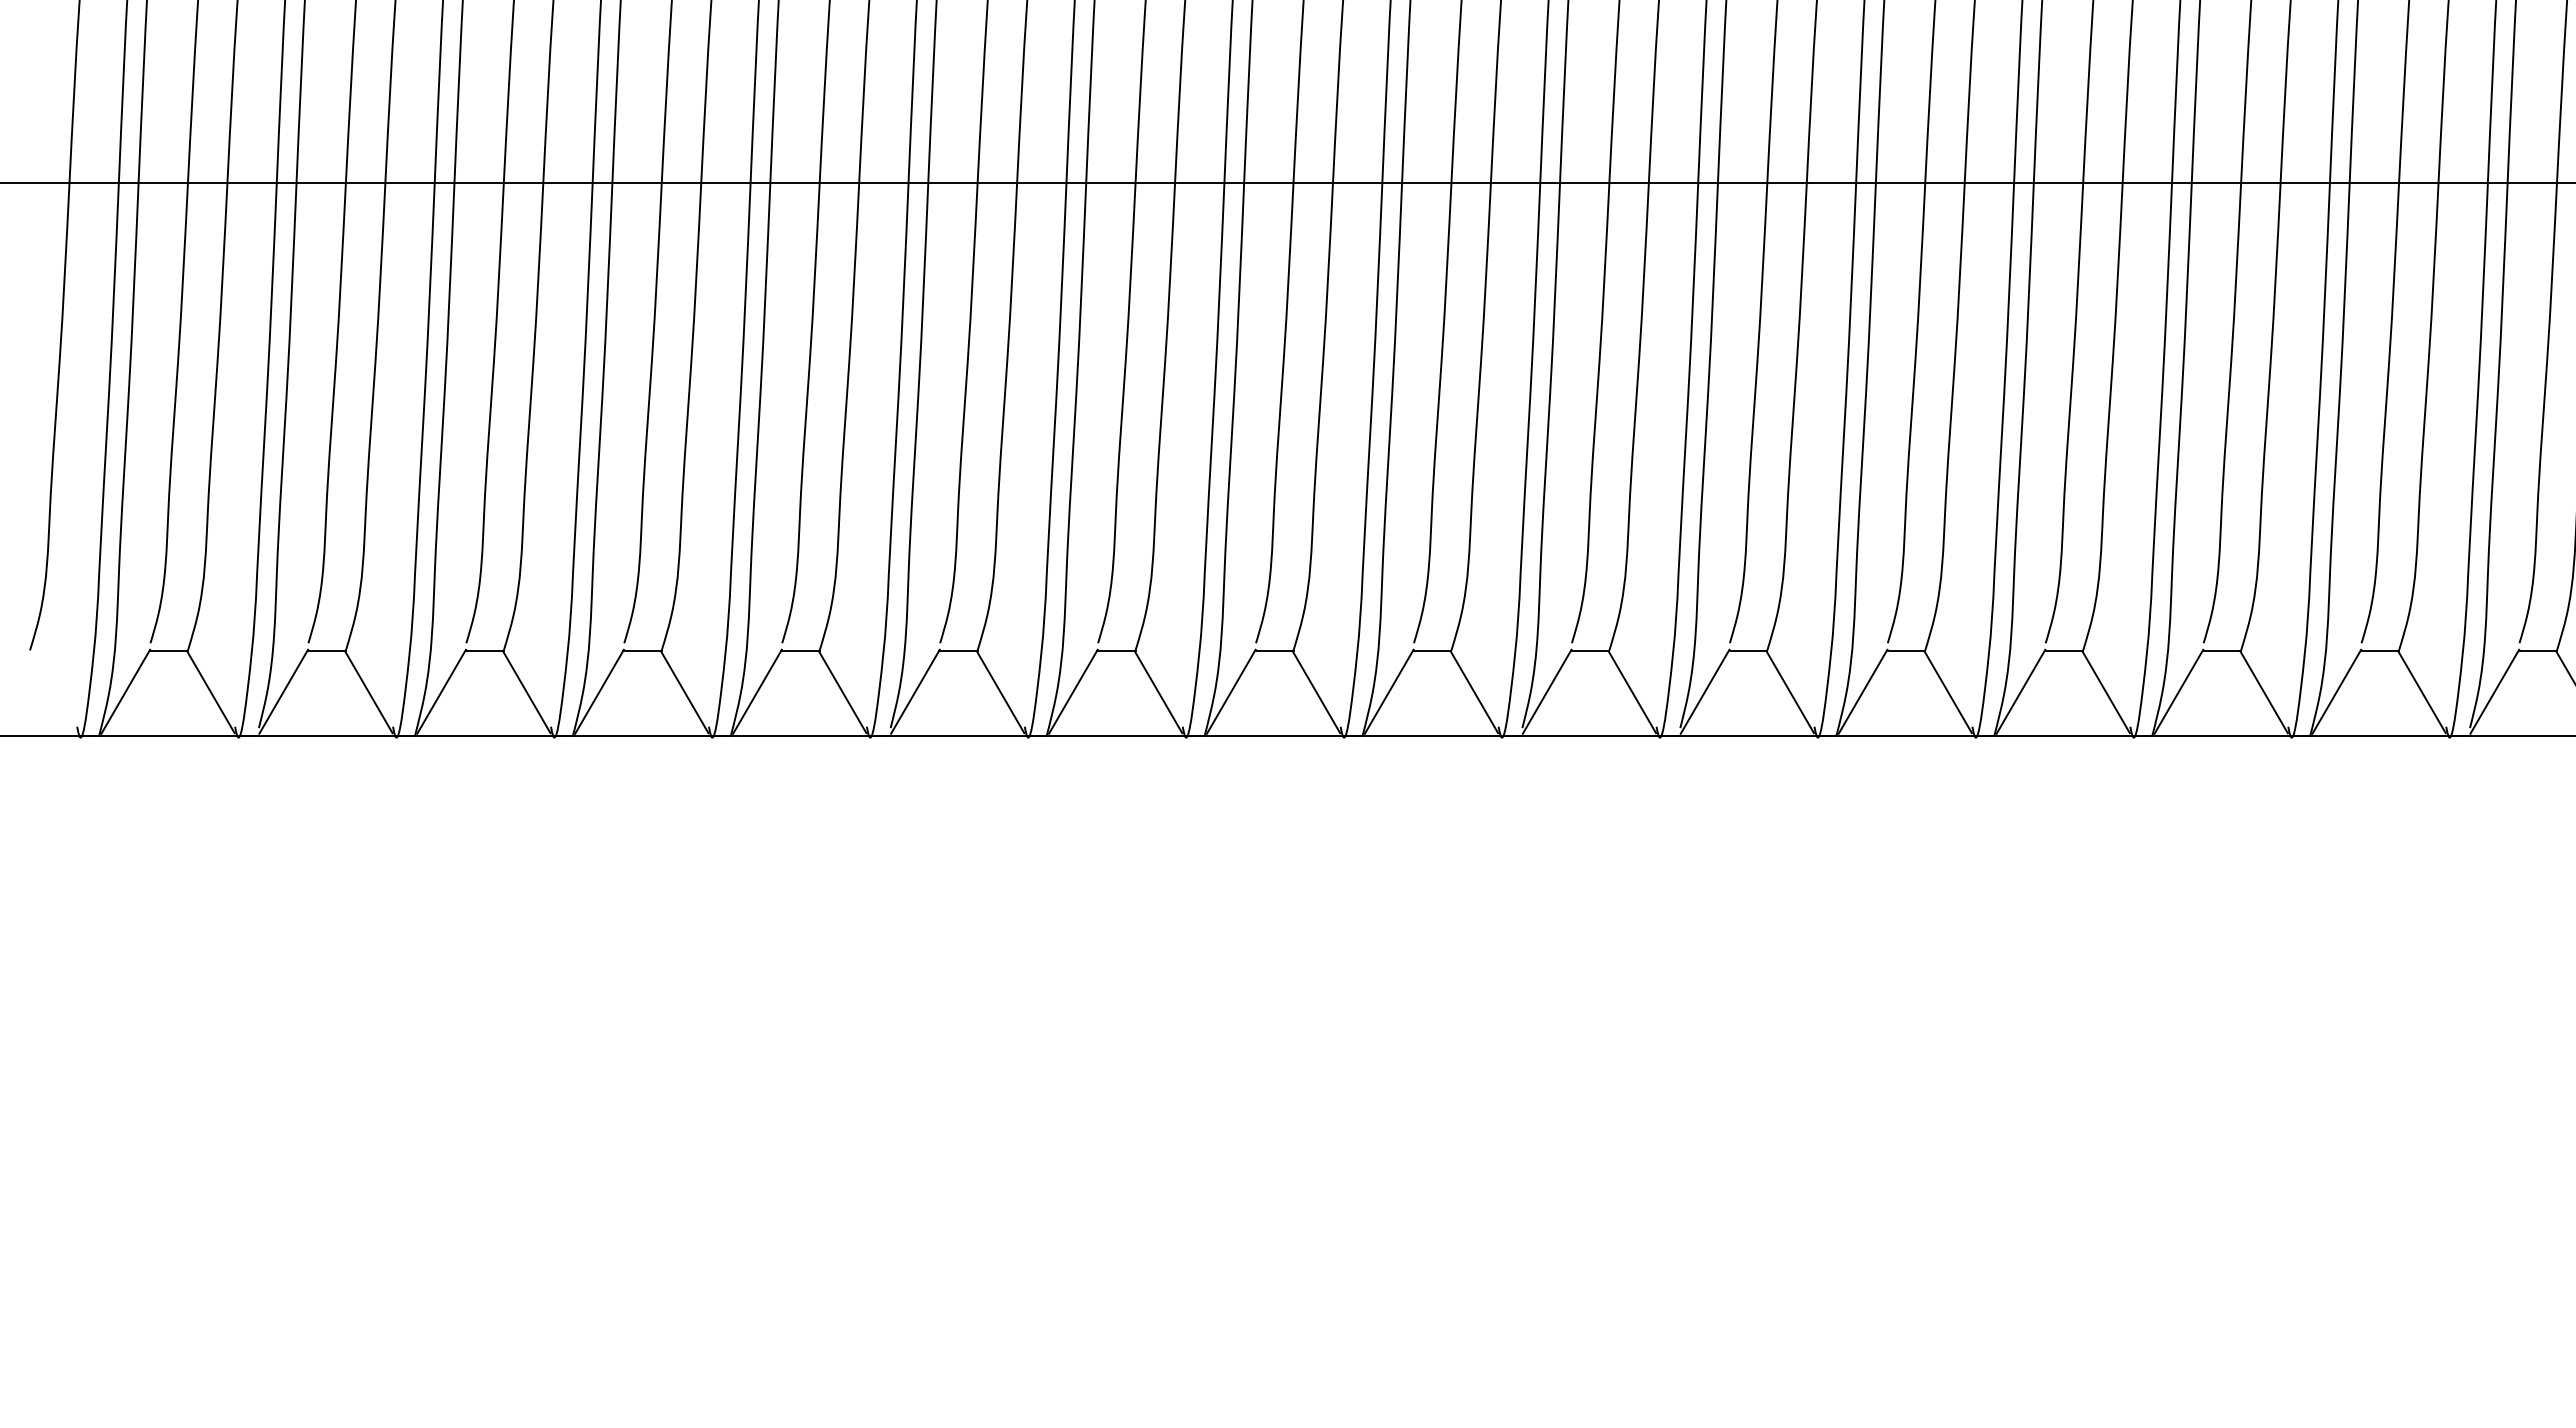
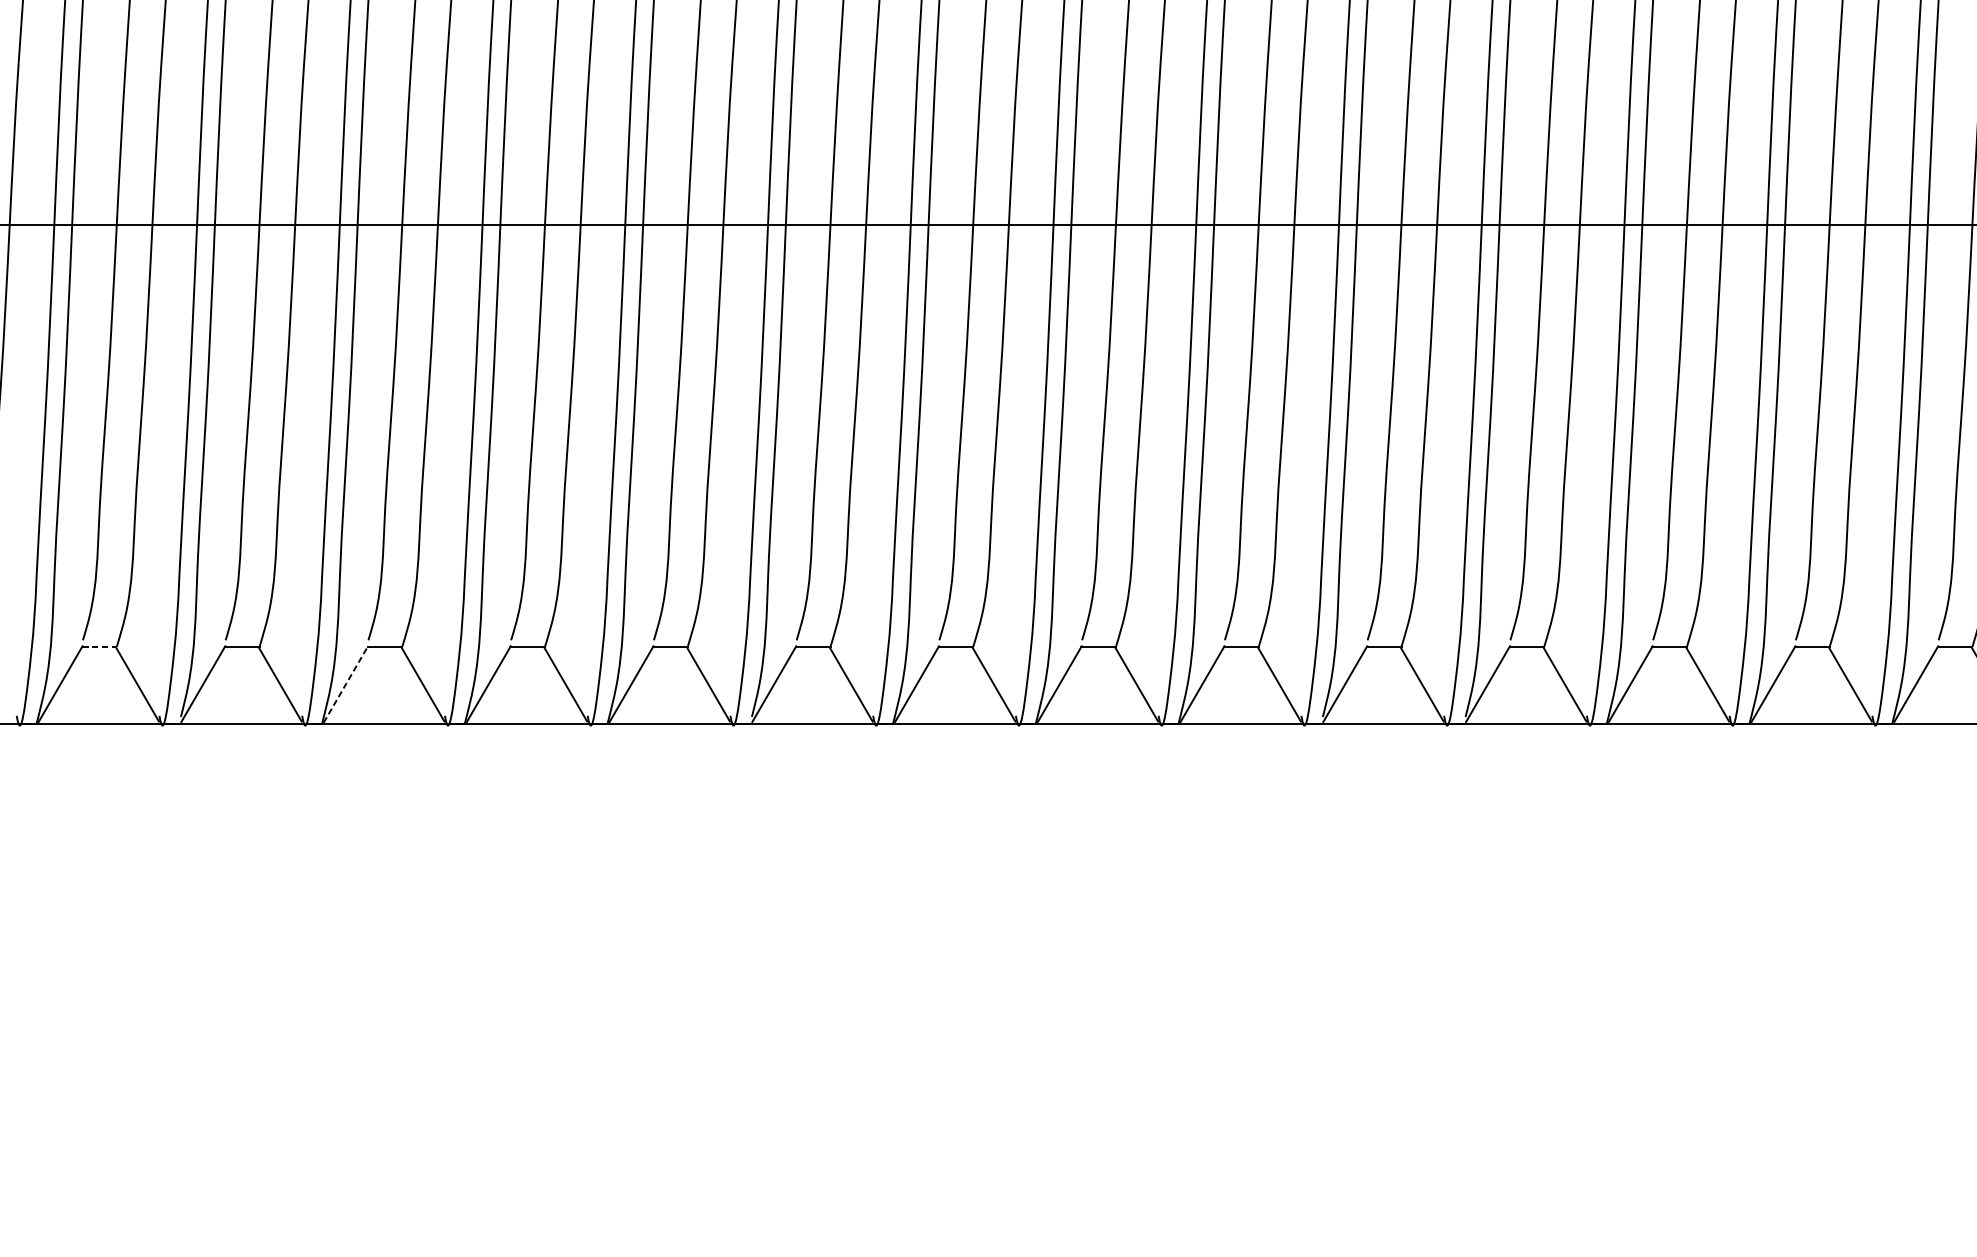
line: (169, 650) -> (100, 646), solid -> dashed
line: (441, 691) -> (345, 683), solid -> dashed

